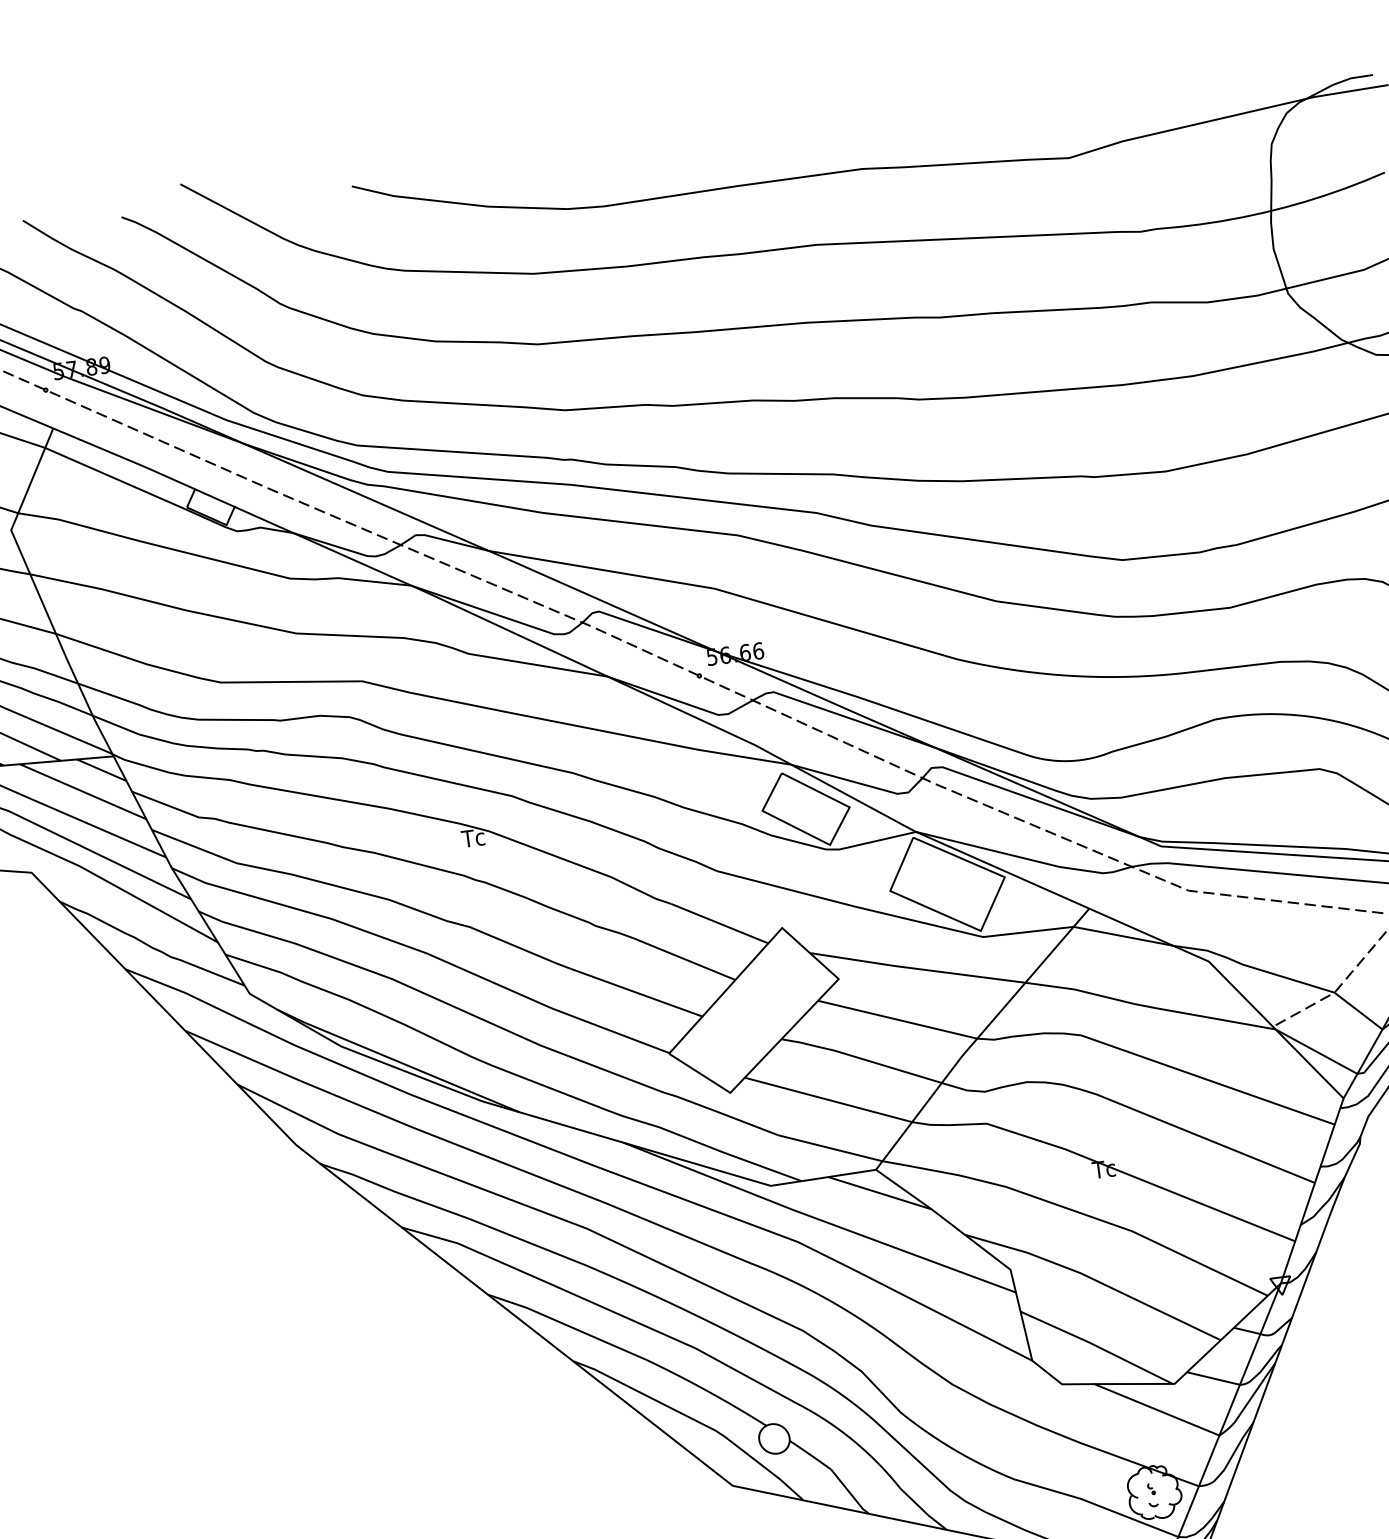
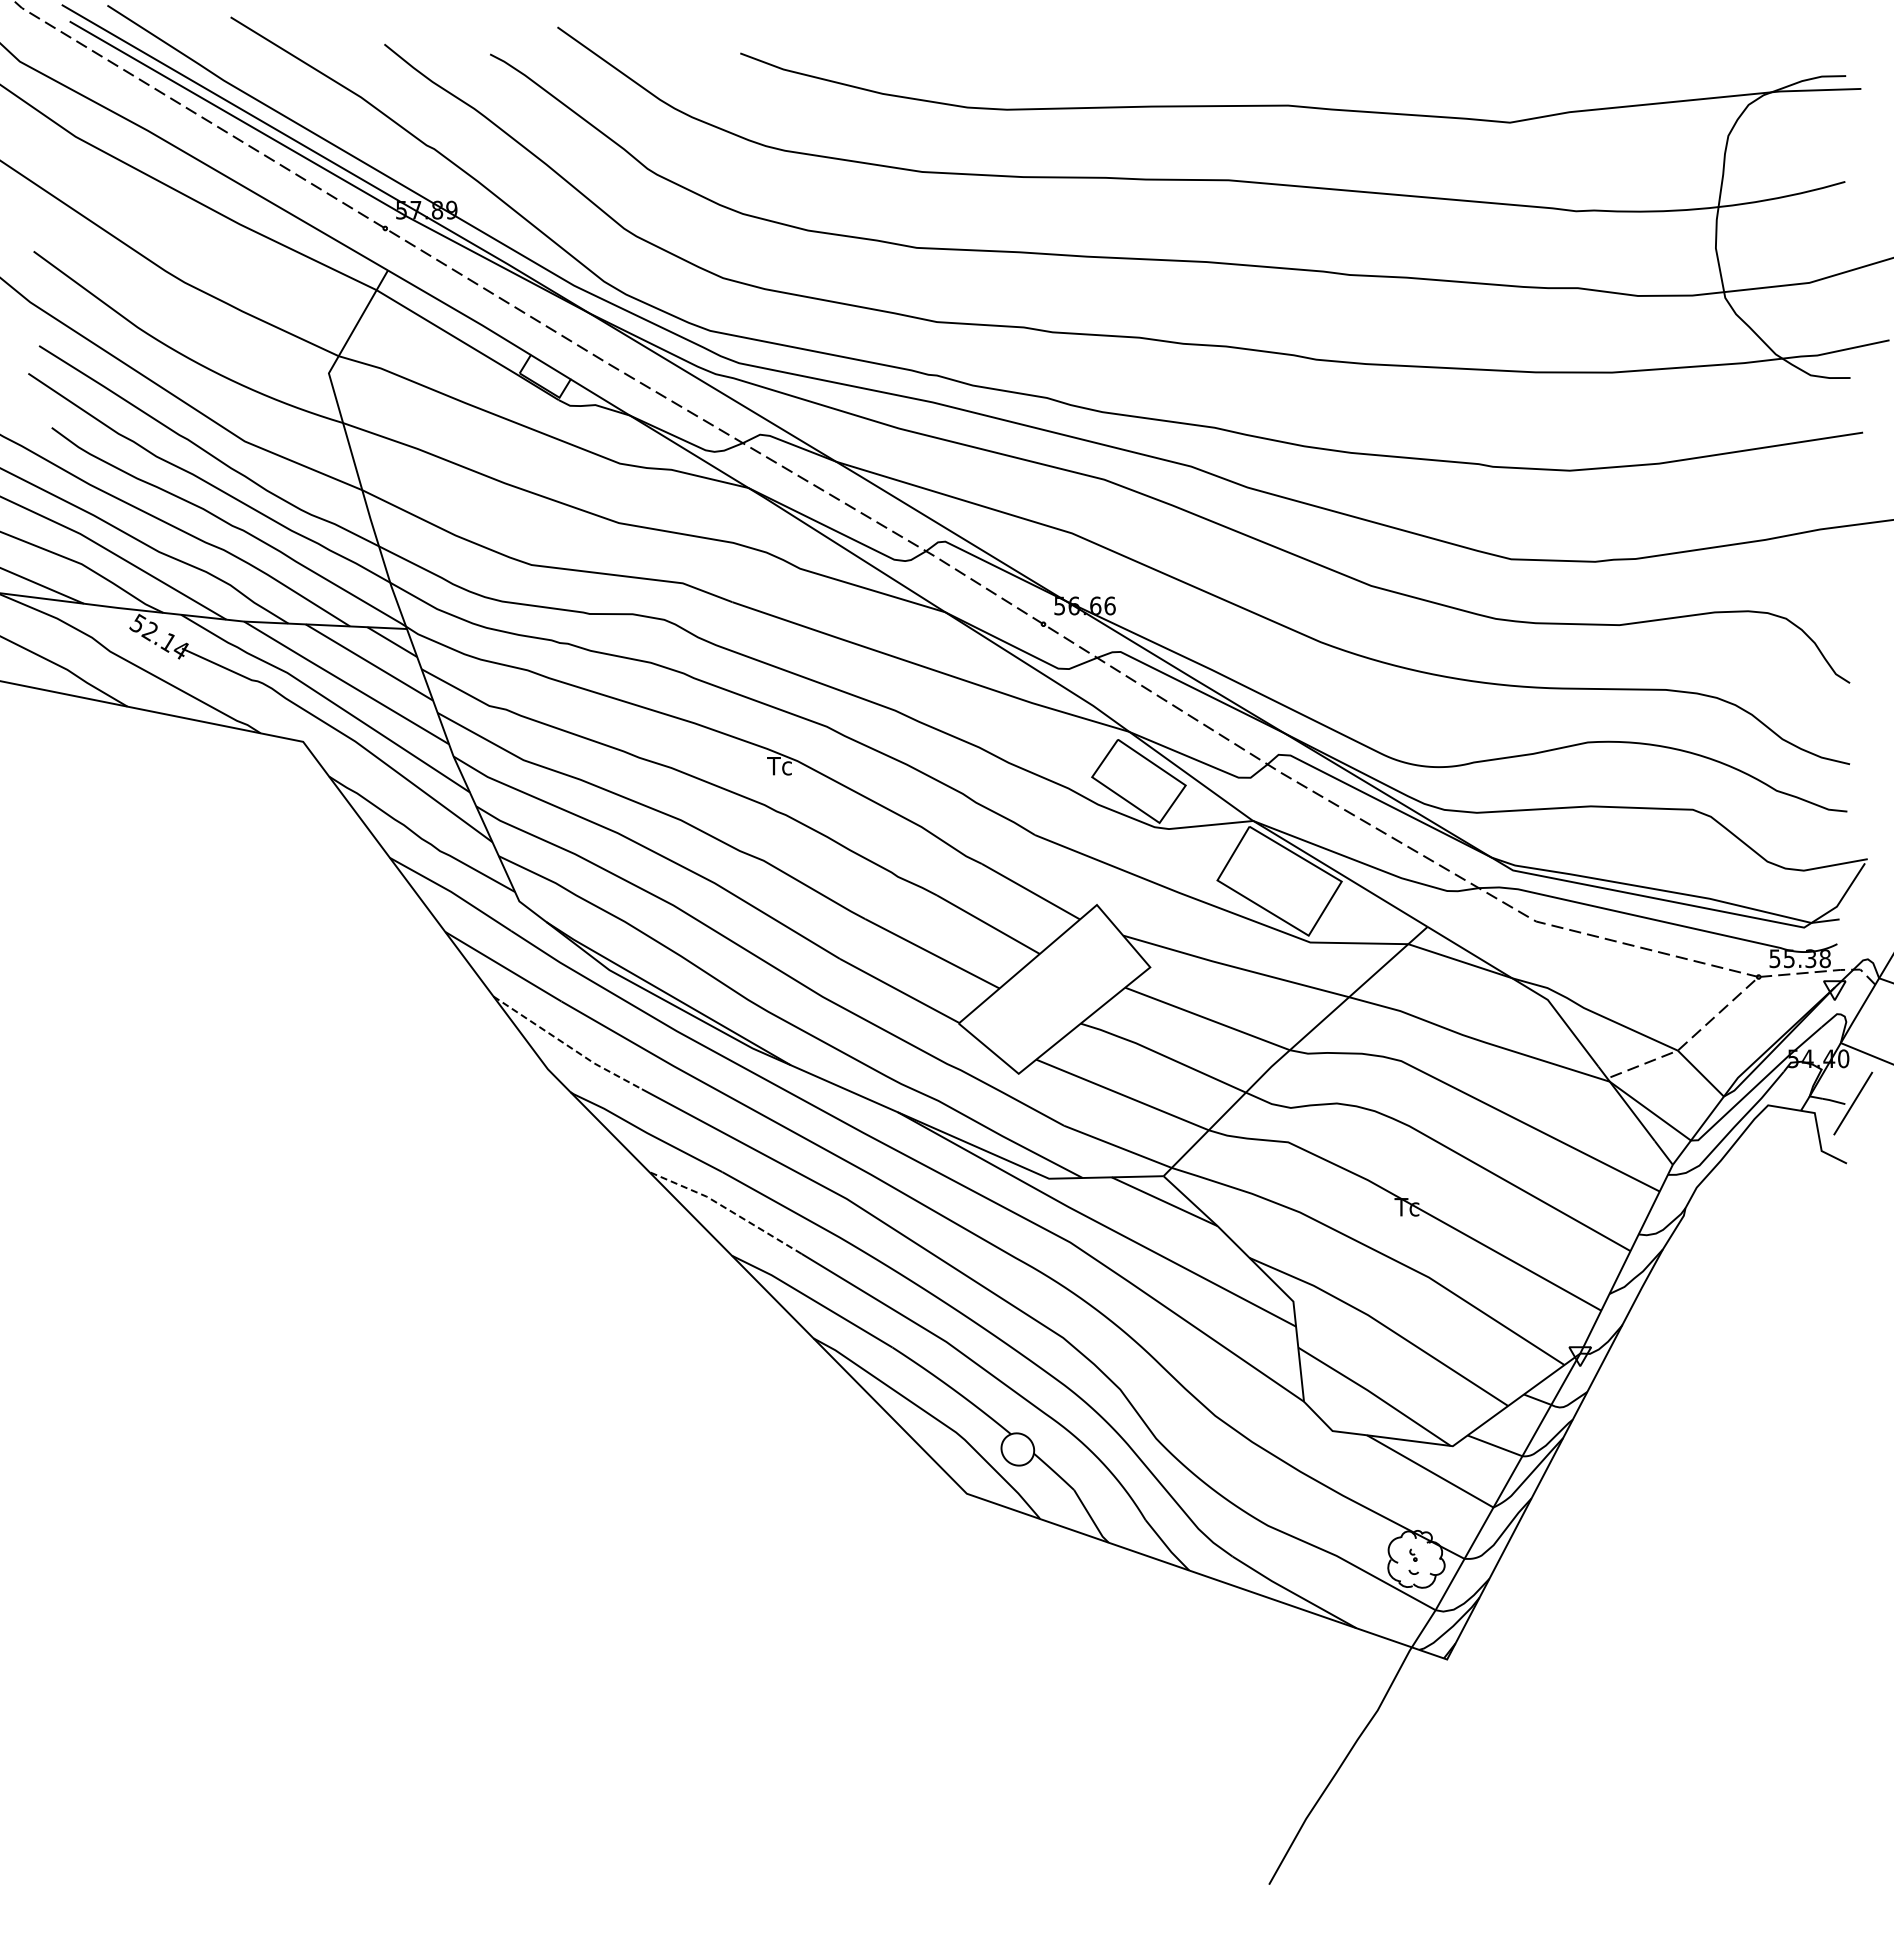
line: (311, 1120) -> (567, 1045), solid -> dashed
line: (477, 1251) -> (726, 1208), solid -> dashed

